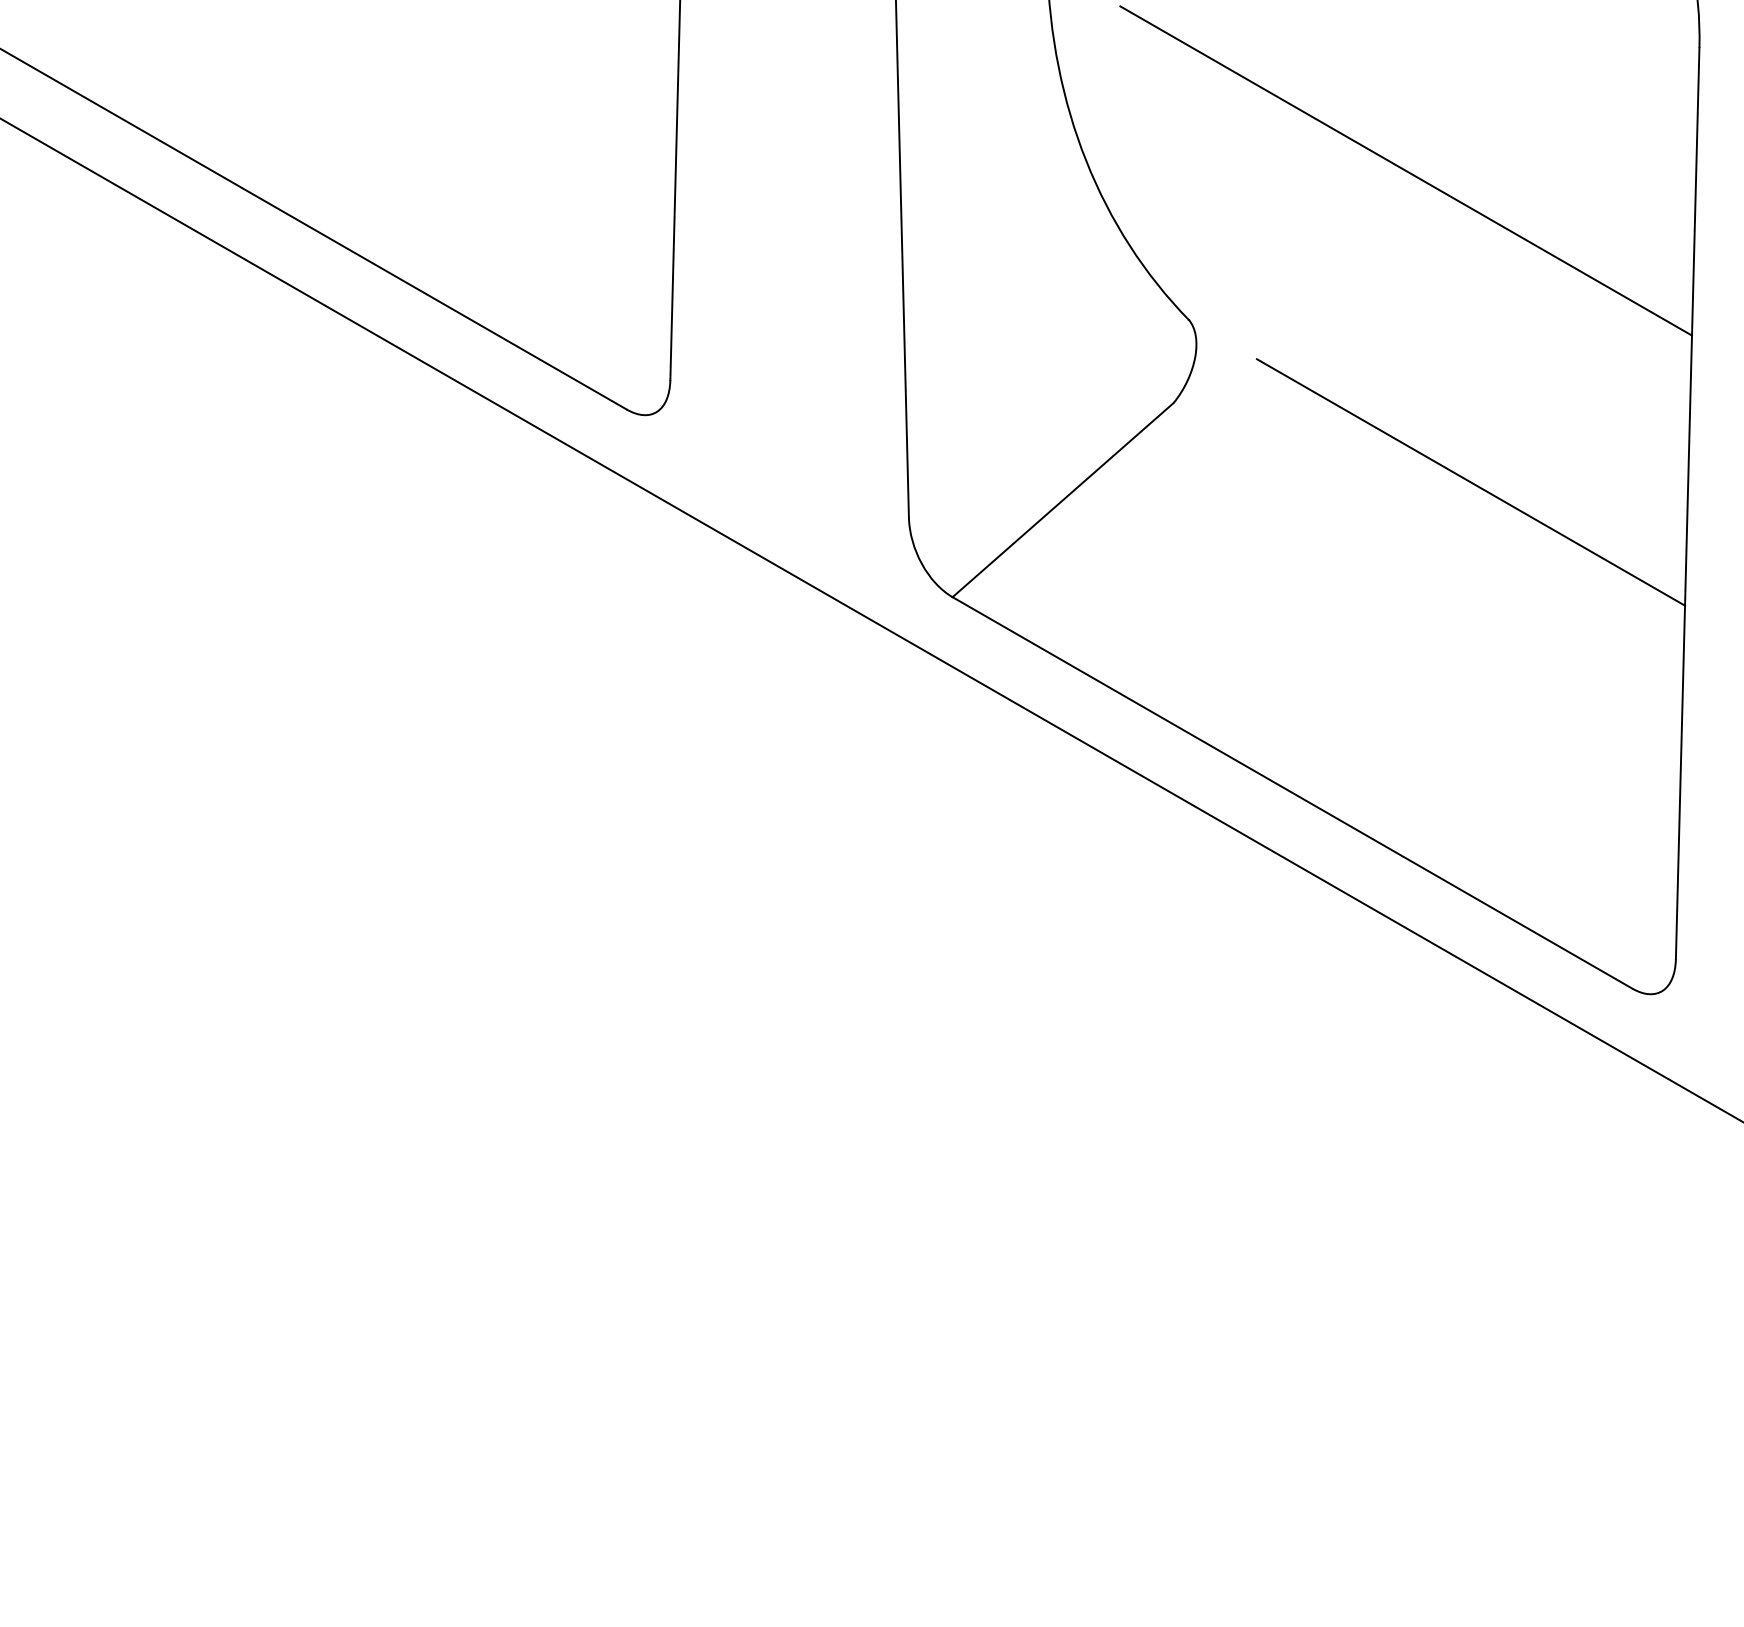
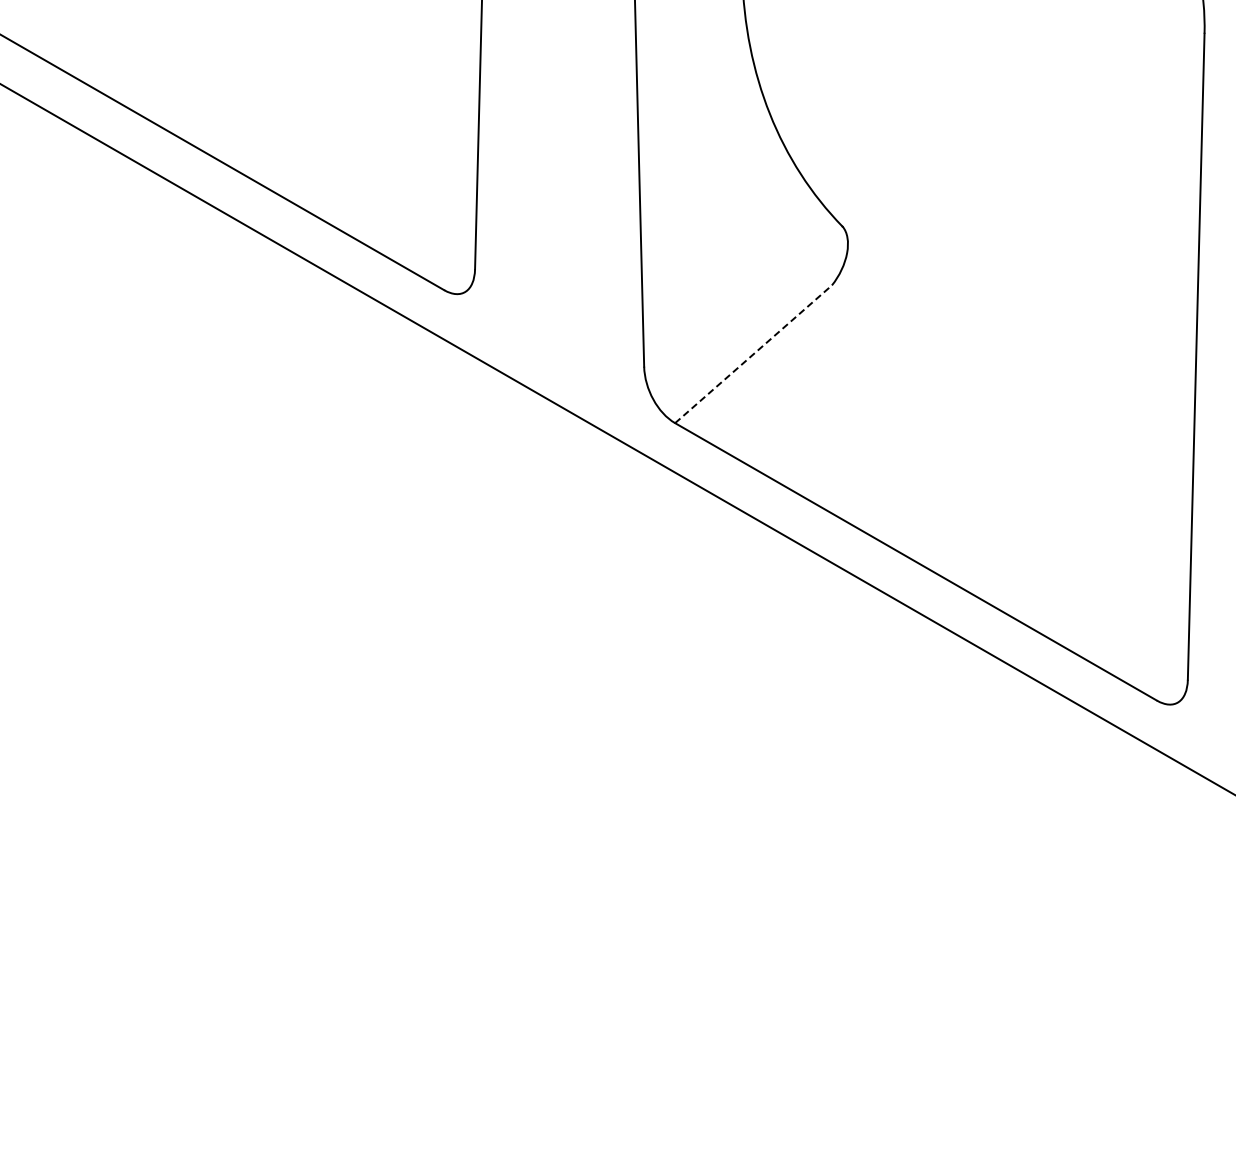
line: (1405, 170) -> (996, 120), removed
line: (1470, 481) -> (1042, 341), removed
line: (1063, 498) -> (753, 353), solid -> dashed

